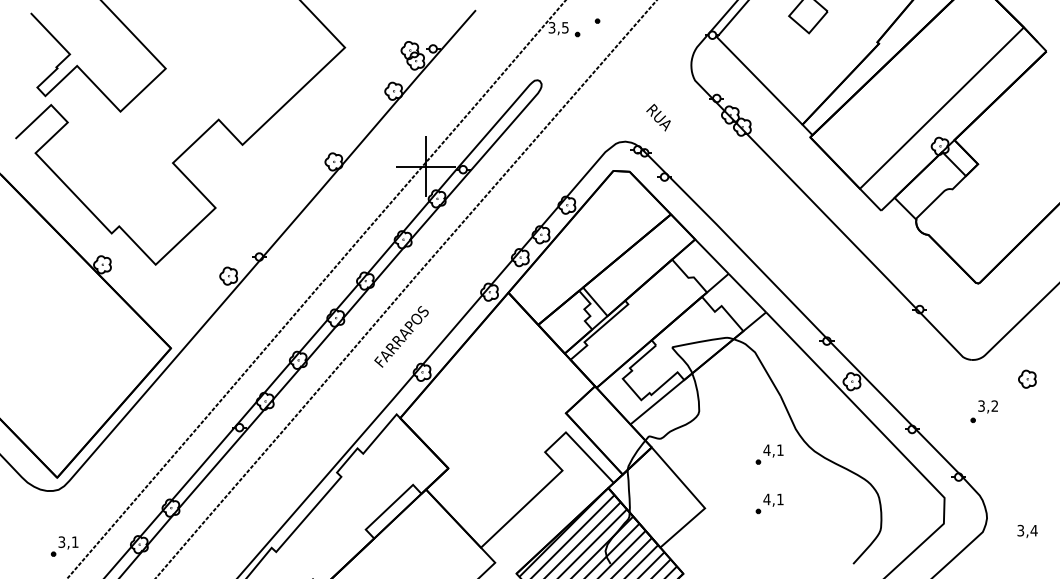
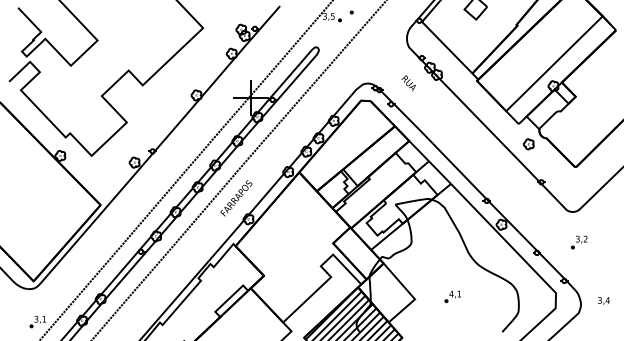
text: (658, 117) -> (408, 83), moved
part: (1026, 379) -> (528, 144), moved
part: (768, 454) -> (452, 267), removed
text: (1026, 530) -> (603, 300), moved

